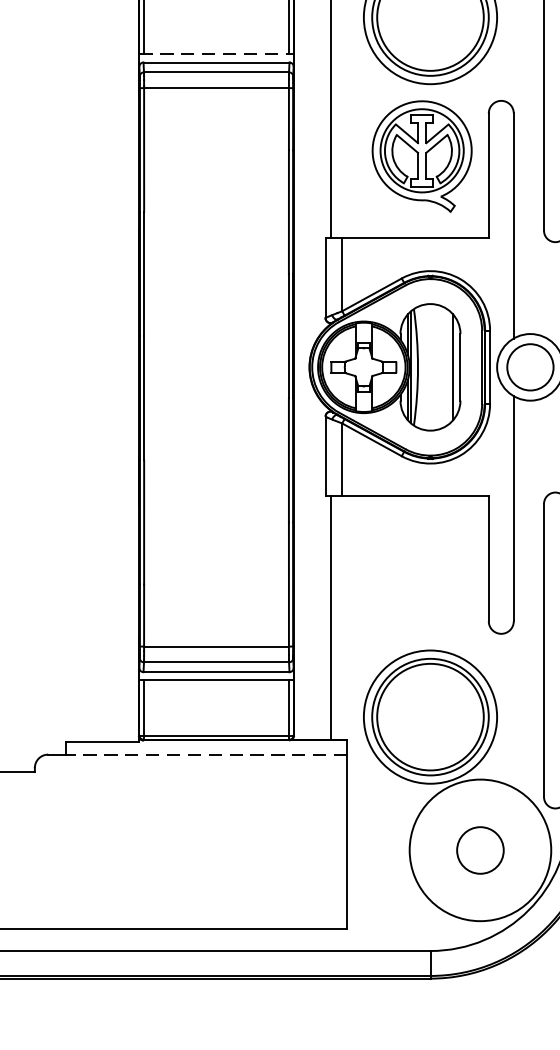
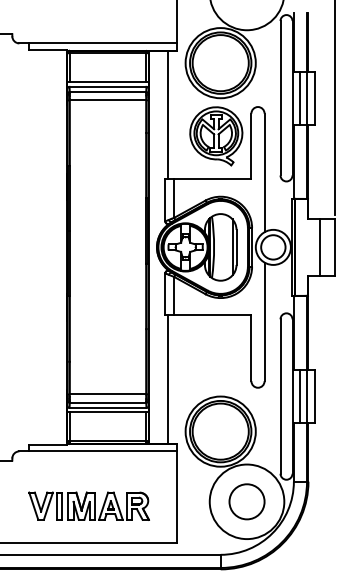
line: (217, 54) -> (108, 82), dashed -> solid
line: (206, 754) -> (102, 451), dashed -> solid
circle: (479, 849) -> (246, 501), size x1.43
part: (179, 857) -> (88, 505), added

